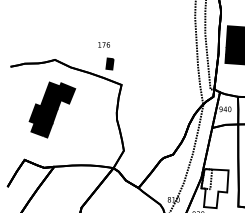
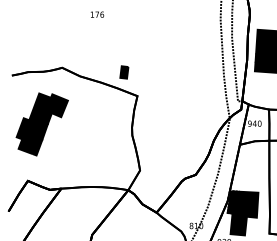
text: (103, 44) -> (96, 14), moved
part: (52, 109) -> (42, 123), moved
fill: (214, 188) -> (242, 213), added

